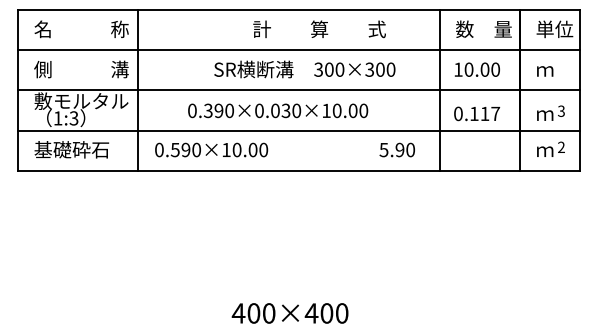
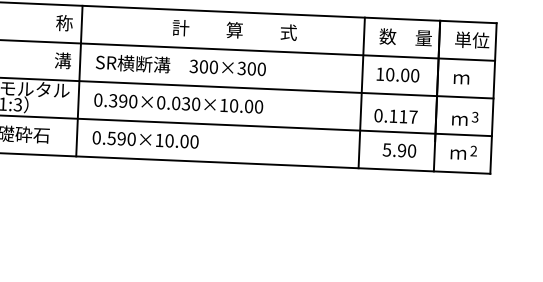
text: (319, 29) -> (234, 30), moved
text: (304, 69) -> (180, 65), moved
text: (278, 110) -> (179, 103), moved
text: (396, 149) -> (398, 149), moved

